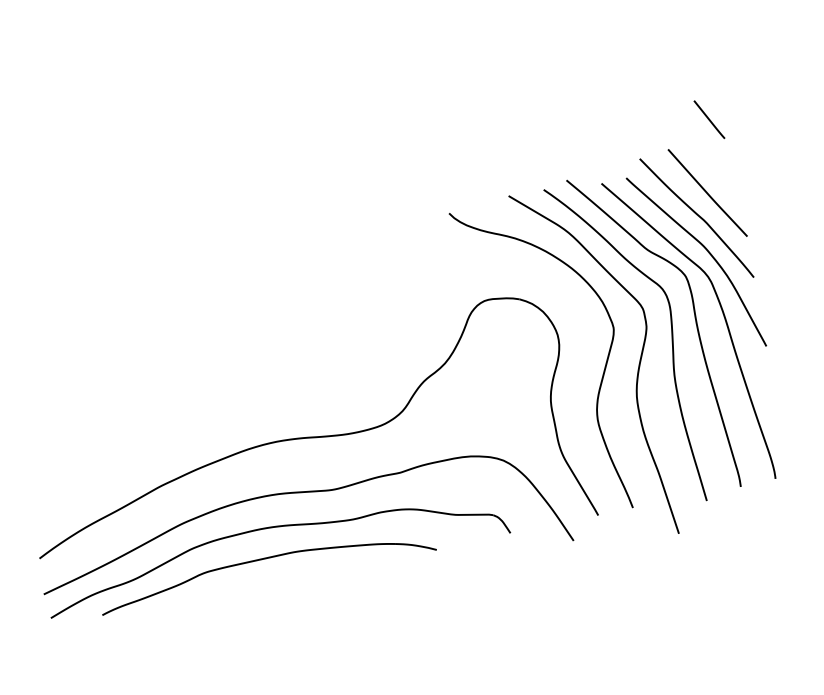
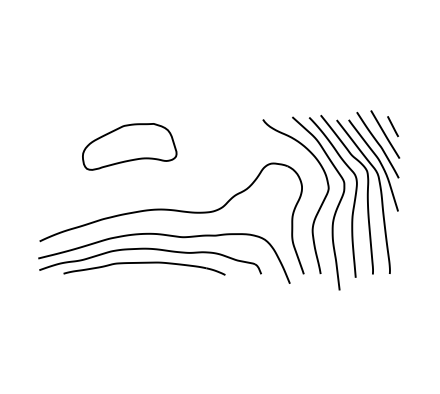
line: (708, 119) -> (392, 126), moved
part: (184, 325) -> (129, 146), added

